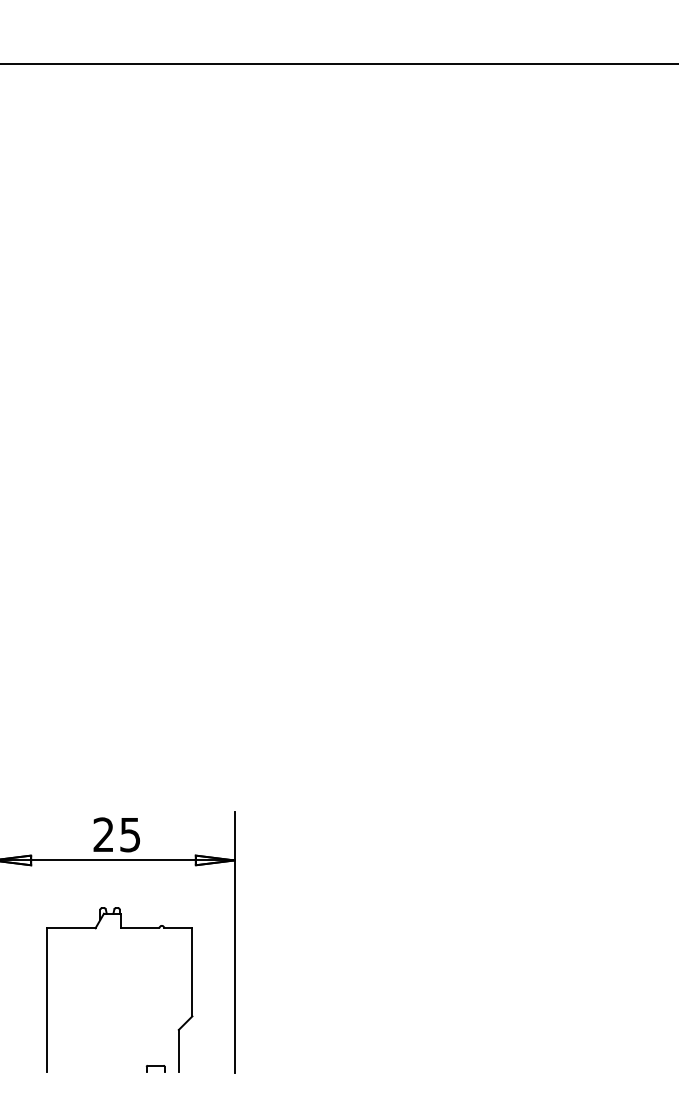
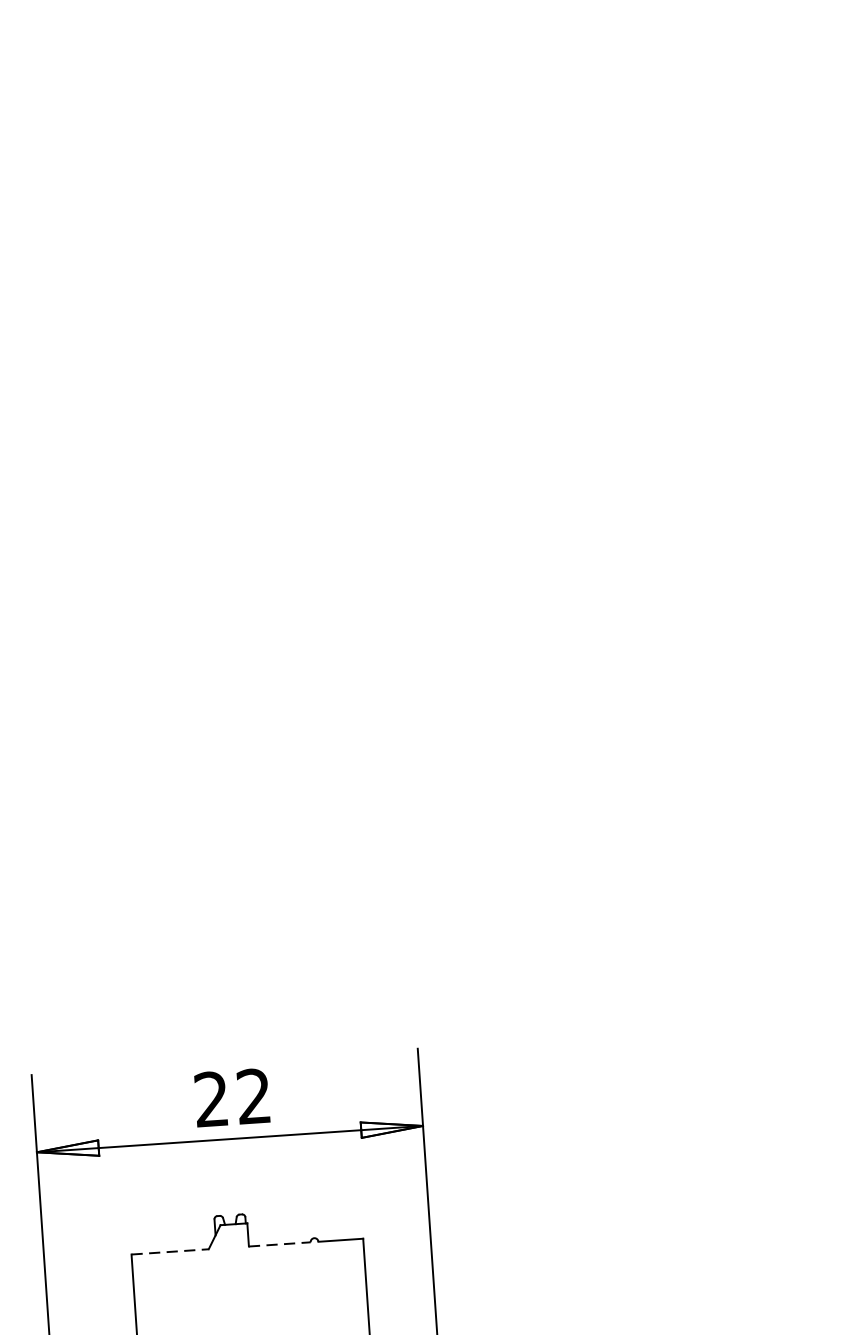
text: (129, 834) -> (252, 1095), 25 -> 22
line: (71, 928) -> (170, 1252), solid -> dashed
line: (140, 928) -> (280, 1244), solid -> dashed

